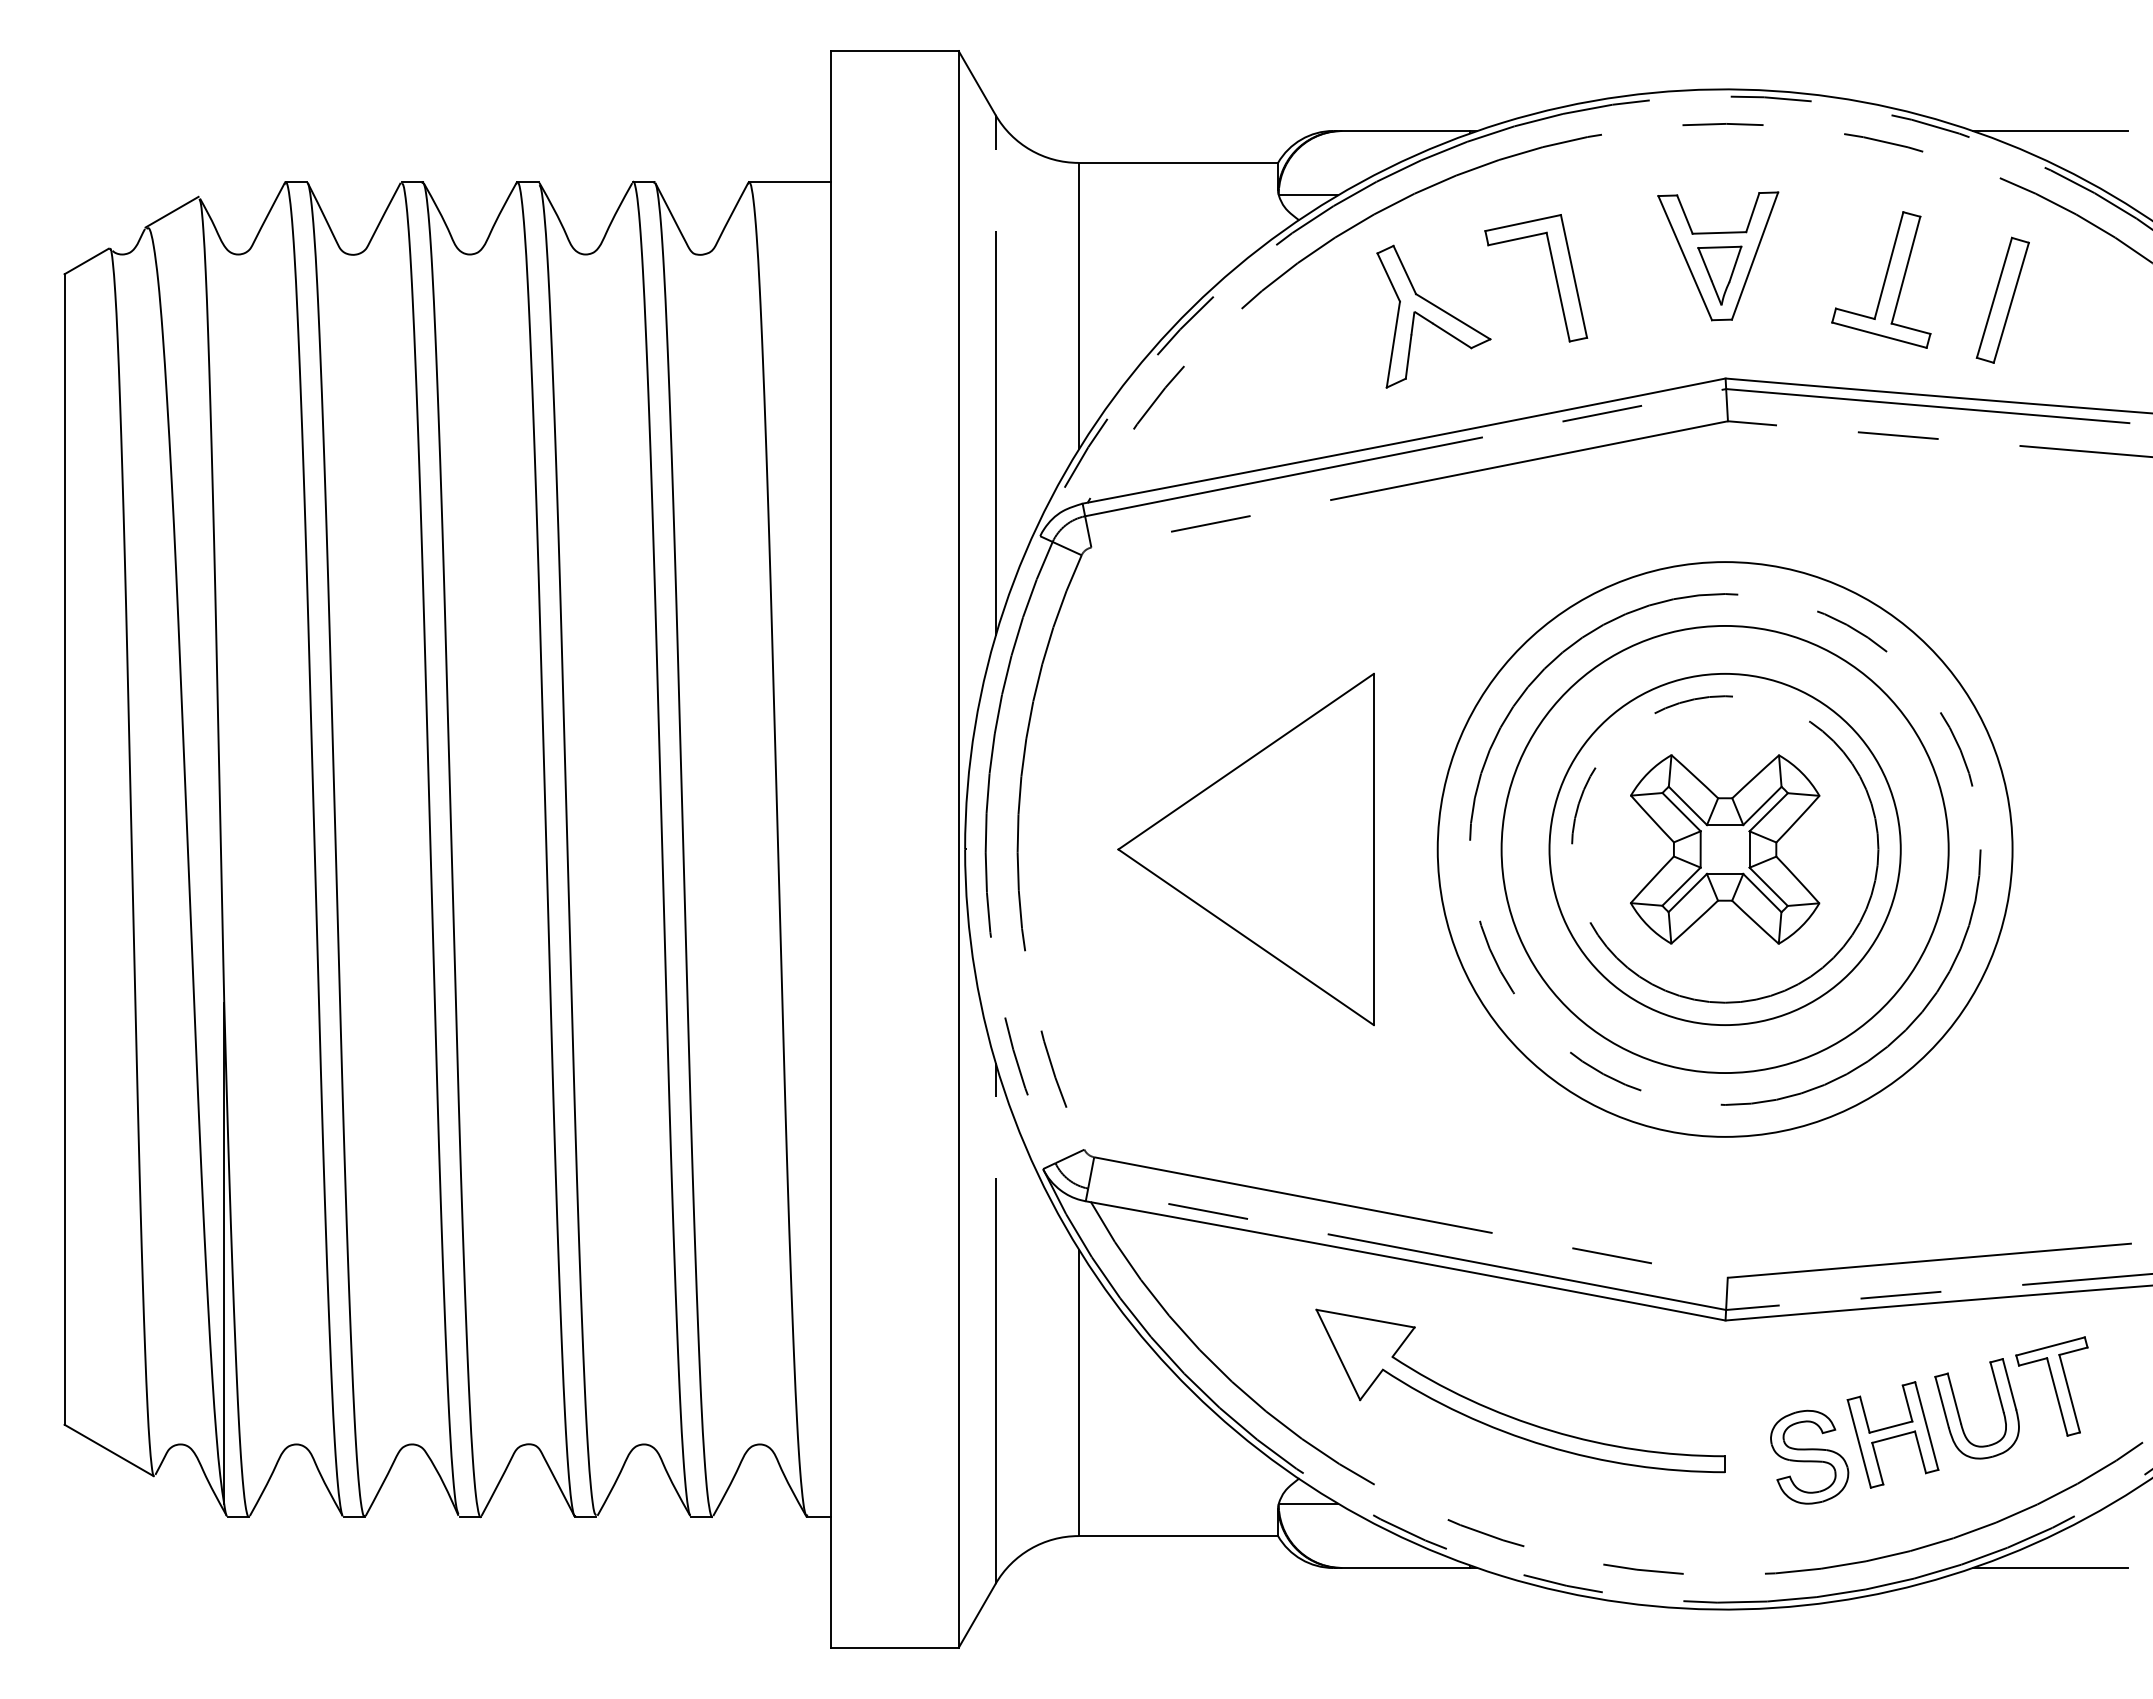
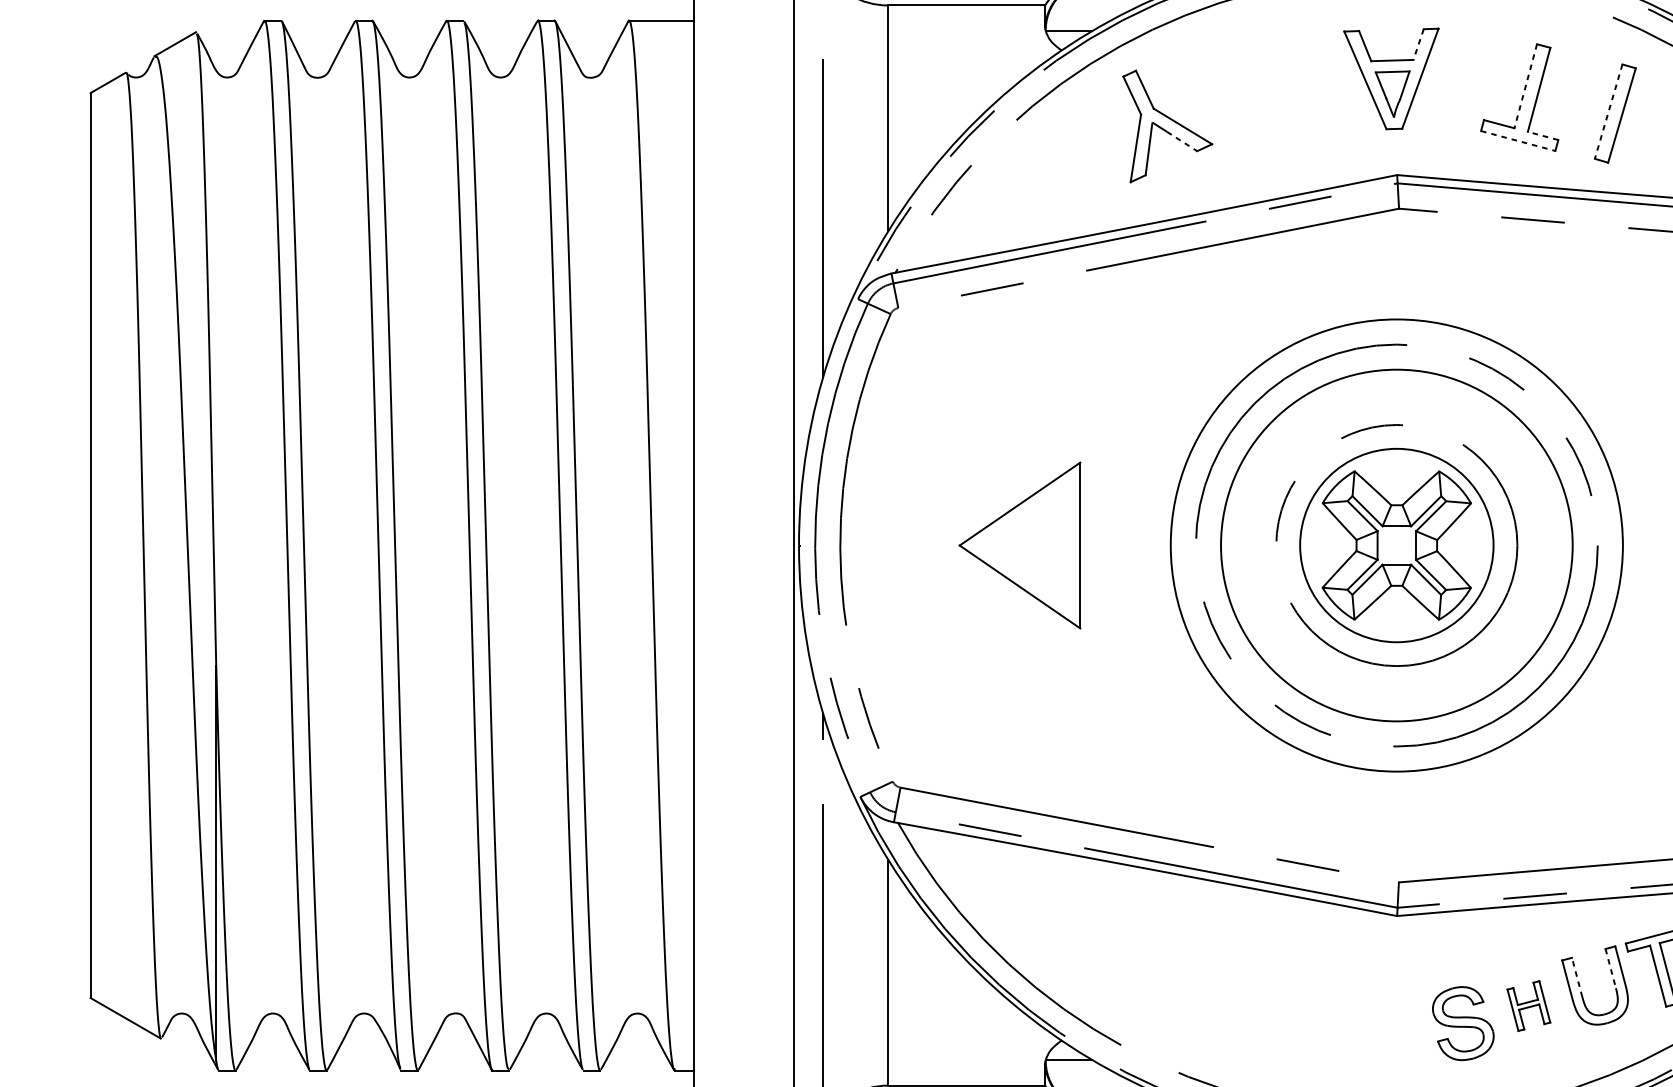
line: (1752, 212) -> (1418, 44), solid -> dashed
line: (1888, 266) -> (1525, 86), solid -> dashed
part: (1554, 275) -> (1262, 94), removed
line: (1994, 298) -> (1608, 112), solid -> dashed
line: (1910, 328) -> (1542, 135), solid -> dashed
line: (1452, 335) -> (1182, 141), solid -> dashed
line: (1879, 335) -> (1518, 141), solid -> dashed
part: (1245, 849) -> (1019, 545), size x0.6
circle: (1724, 849) -> (1396, 545), size x0.7
line: (1997, 1387) -> (1611, 968), solid -> dashed
line: (1954, 1398) -> (1577, 977), solid -> dashed
part: (1512, 1416) -> (1229, 991), removed
part: (1892, 1434) -> (1528, 1005), size x0.6

